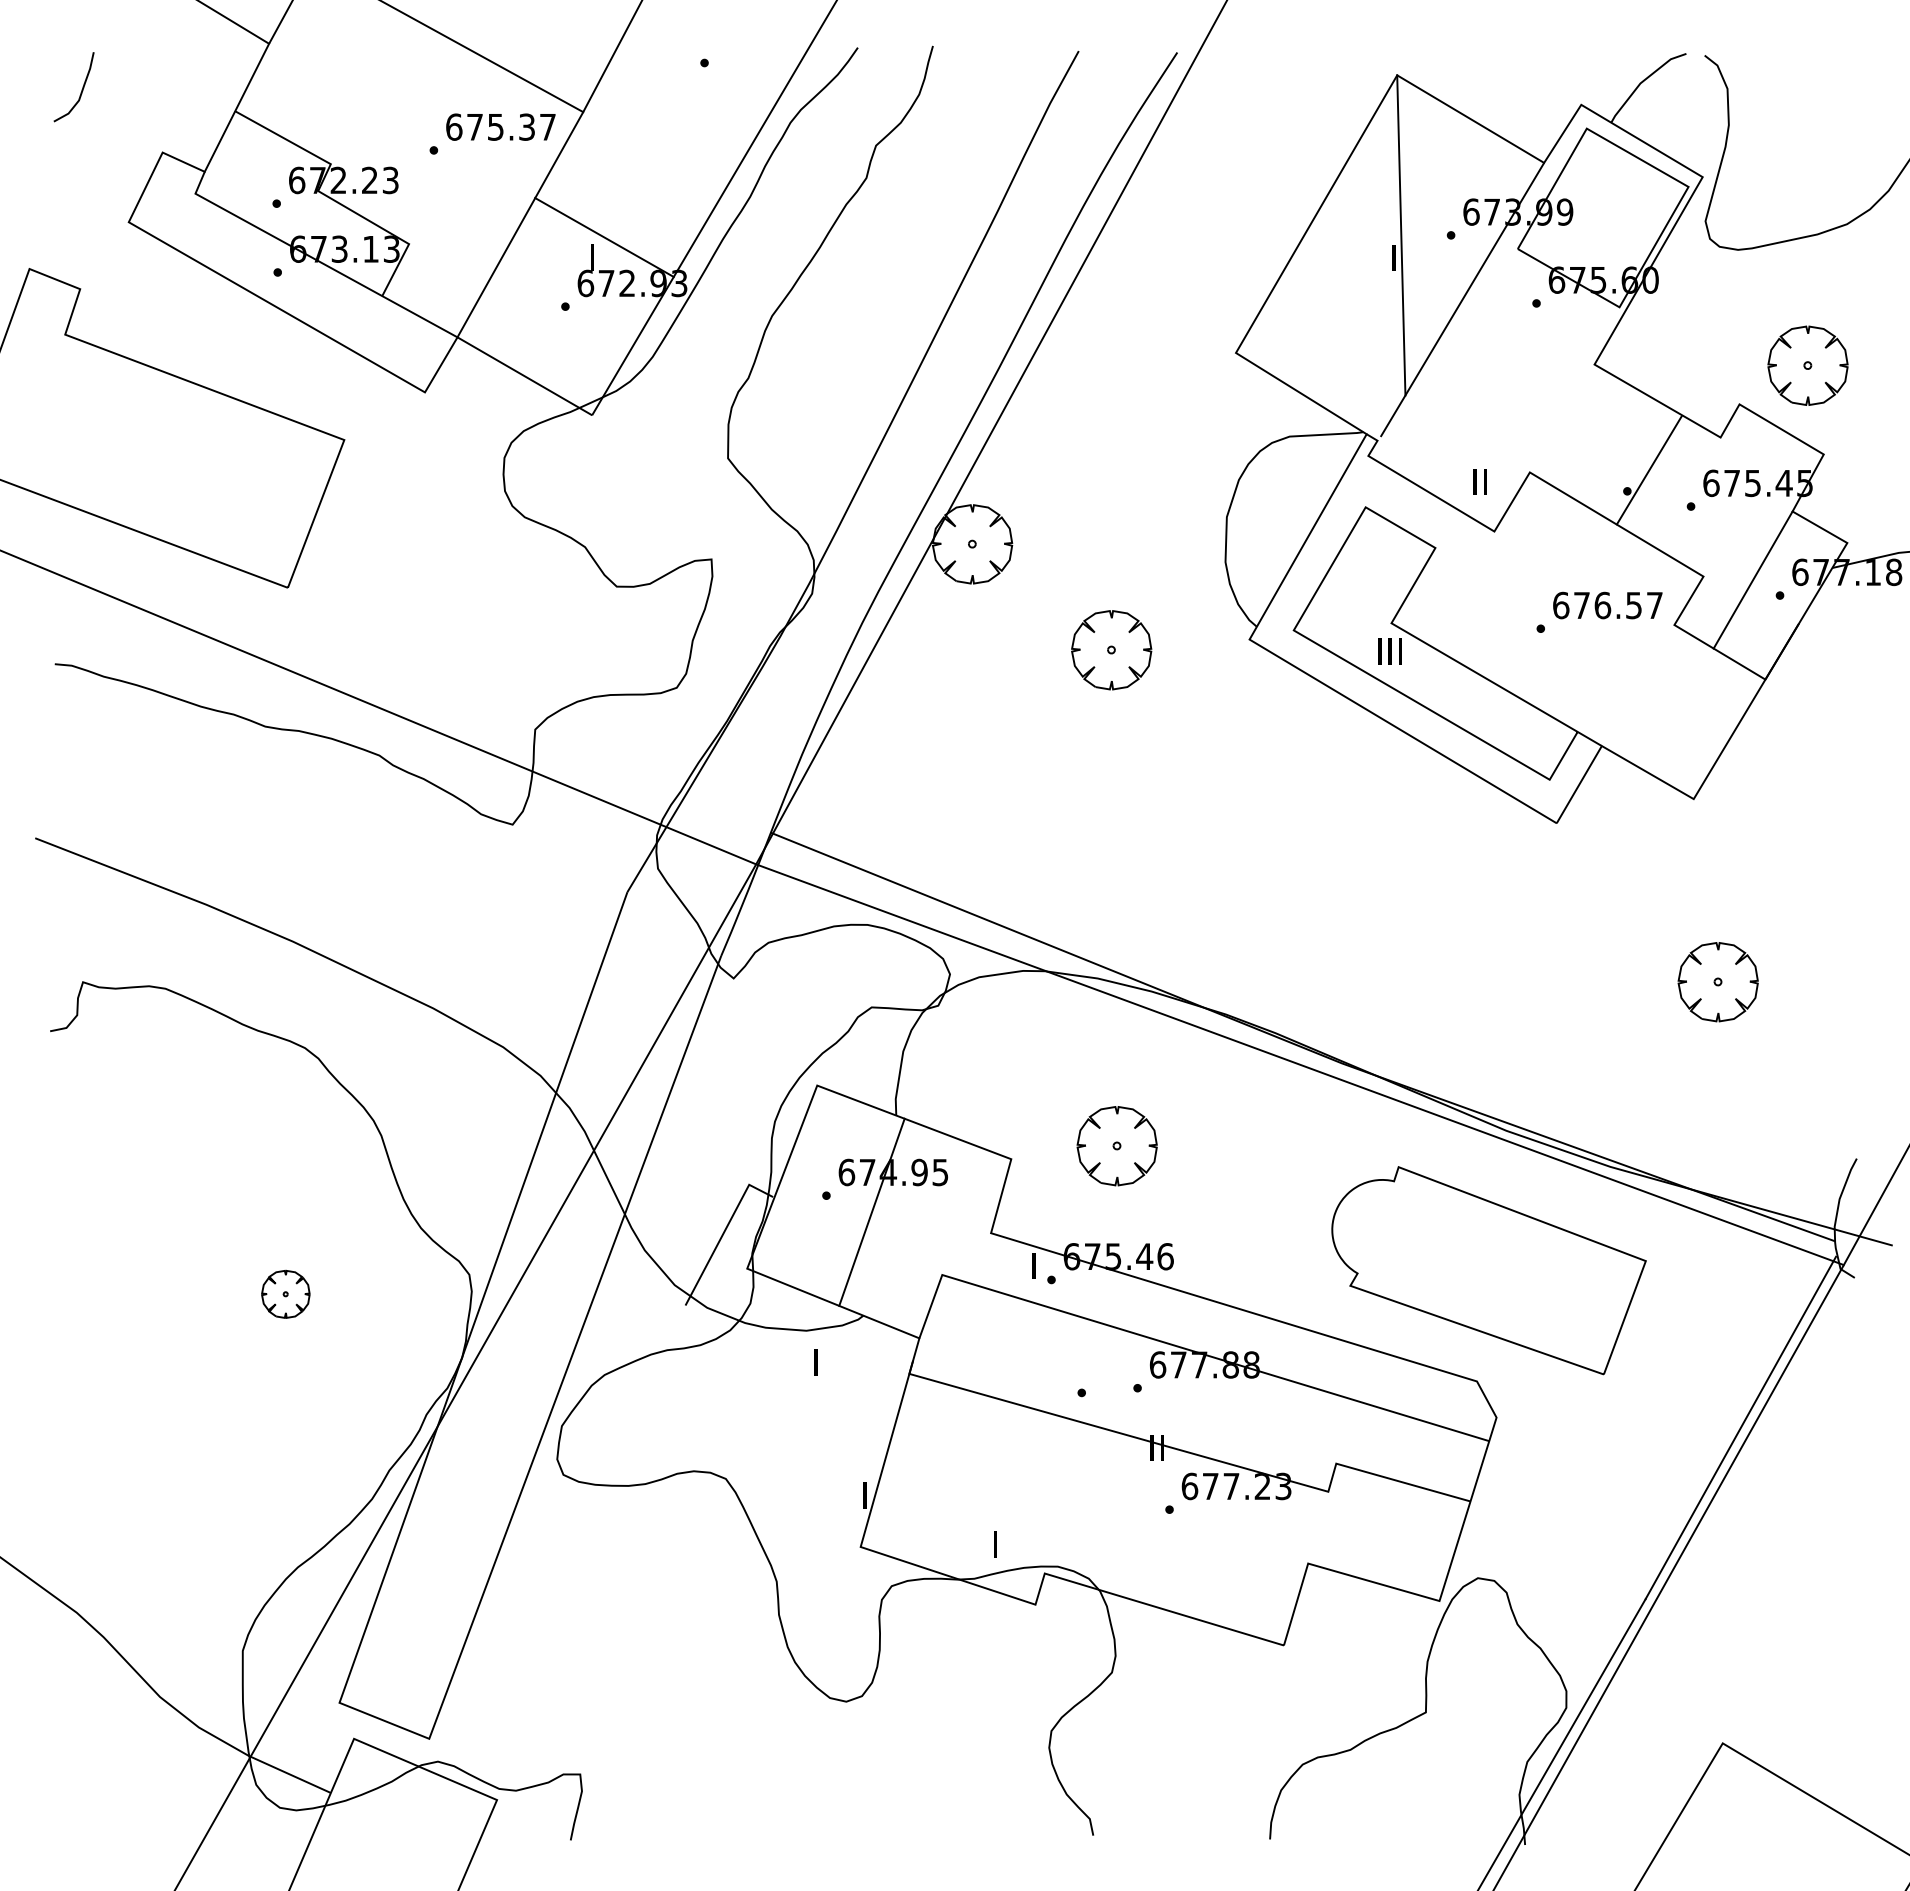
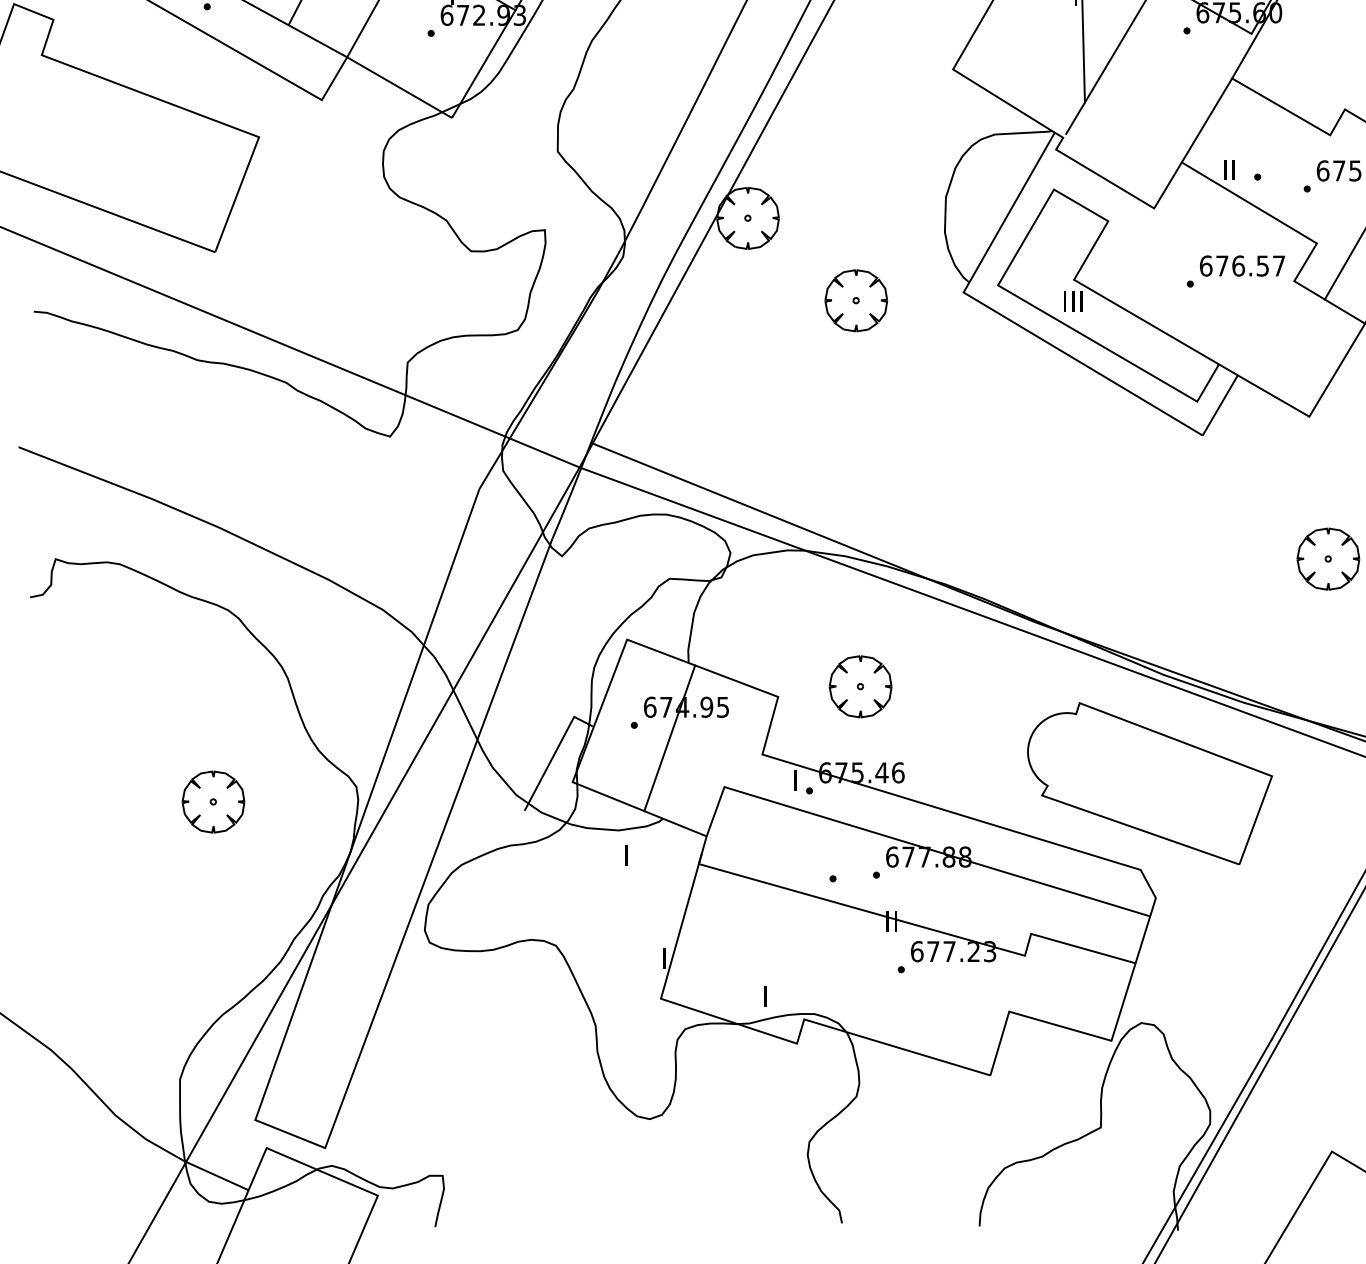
line: (1648, 470) -> (1206, 120), moved
text: (1479, 481) -> (1228, 169), moved
part: (285, 1294) -> (213, 802), size x1.67

